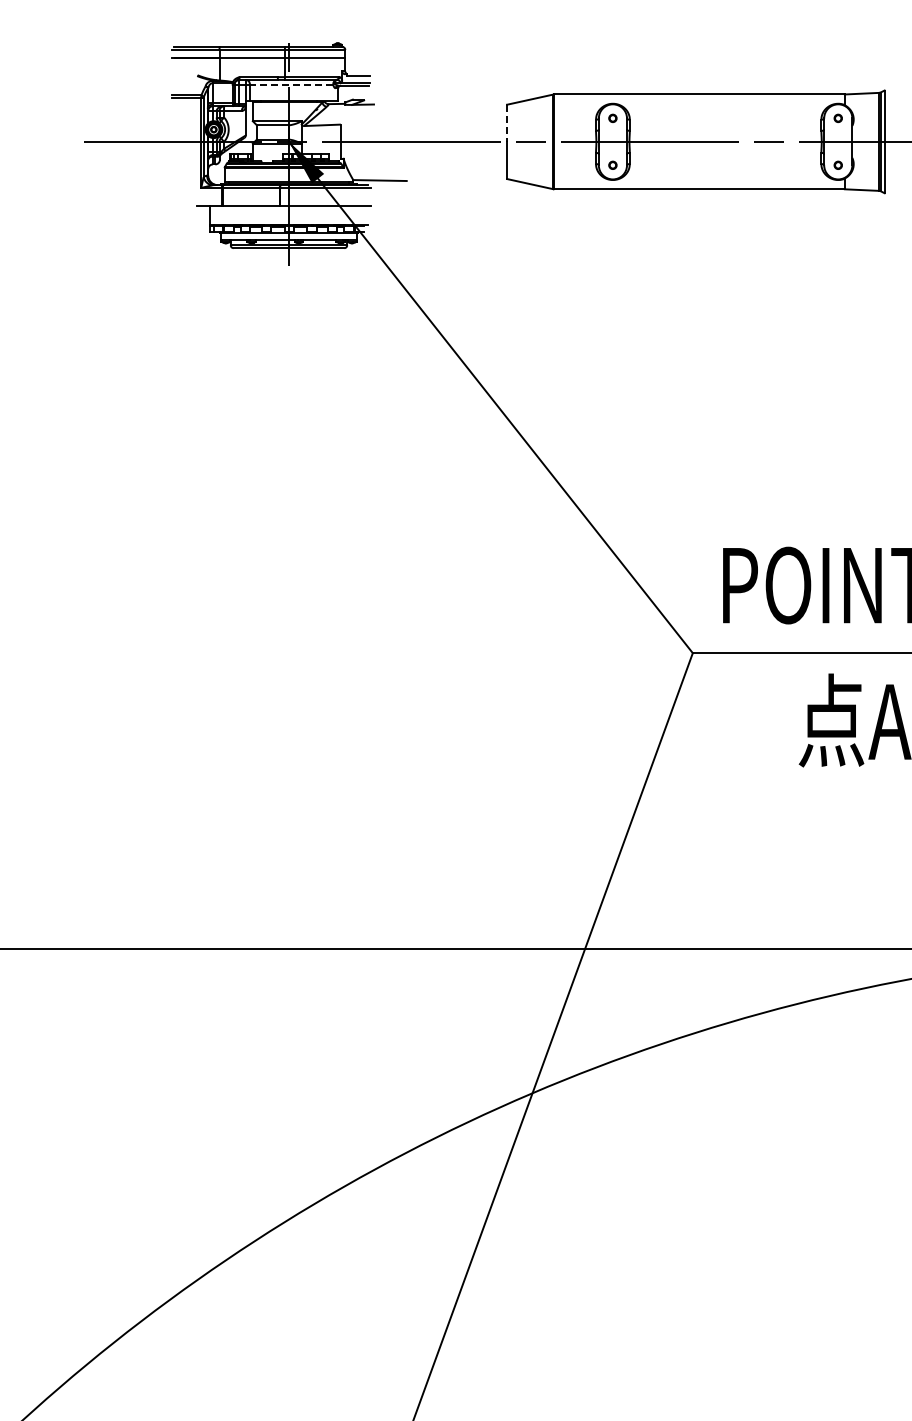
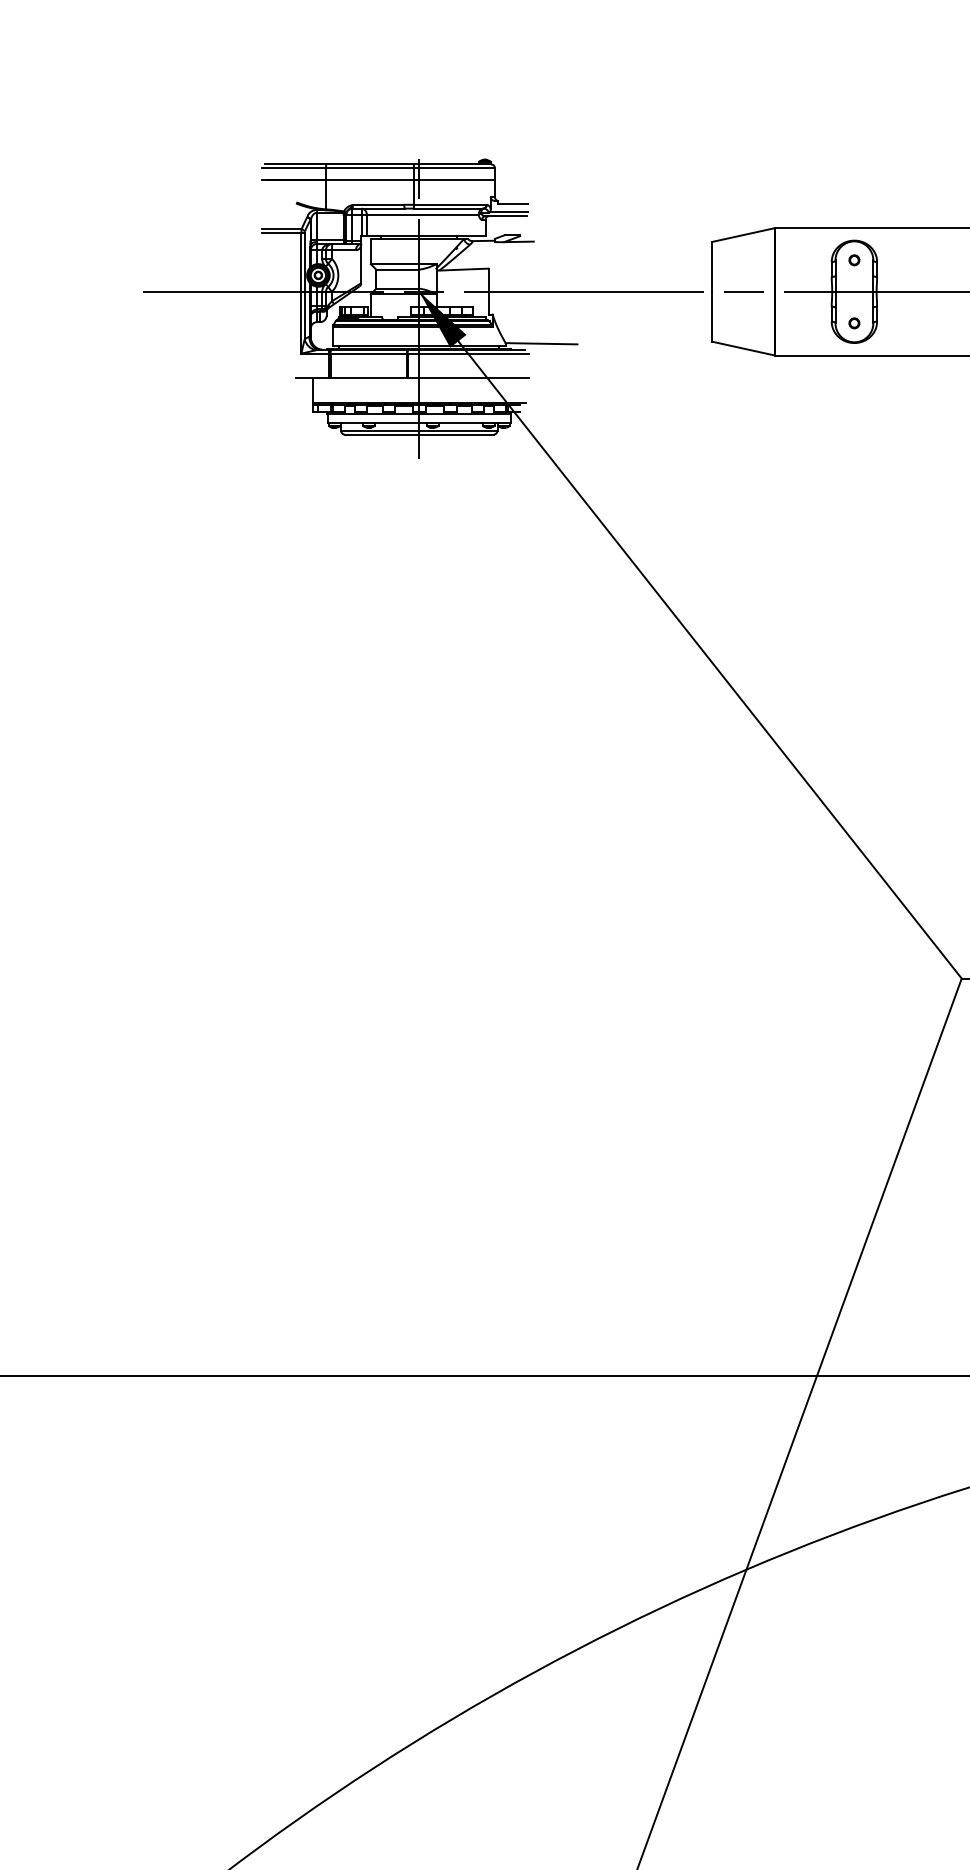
line: (291, 84) -> (422, 214), dashed -> solid
line: (507, 123) -> (712, 267), dashed -> solid

